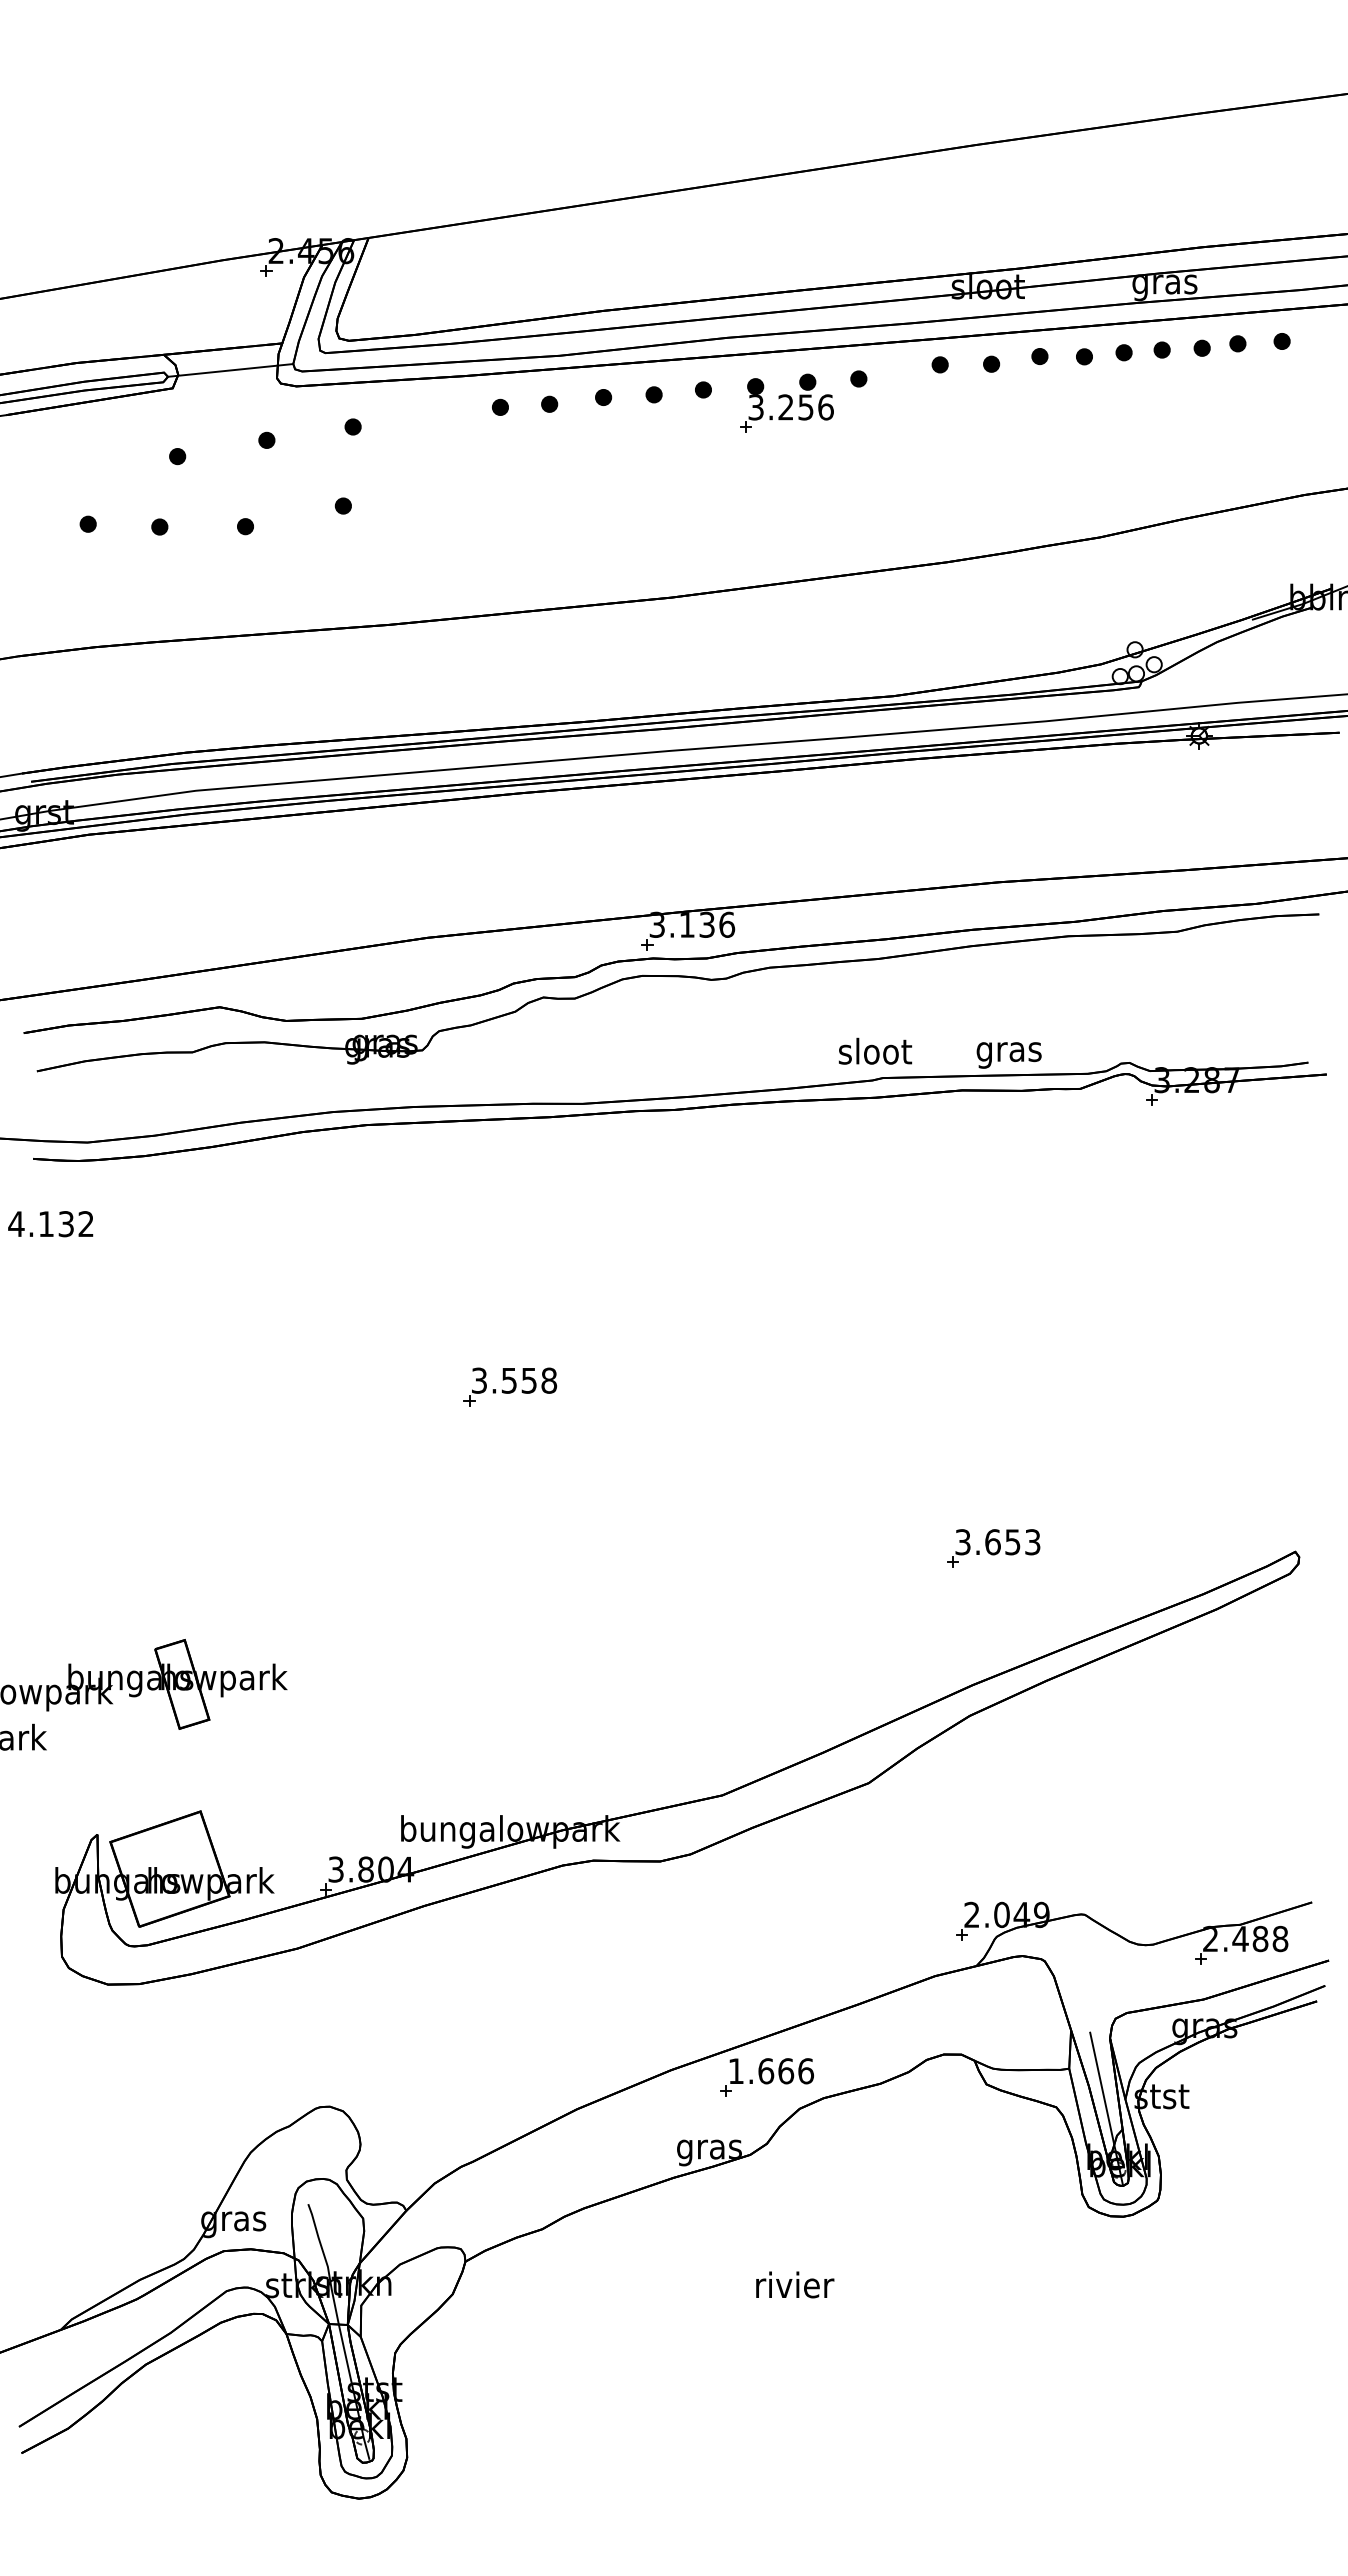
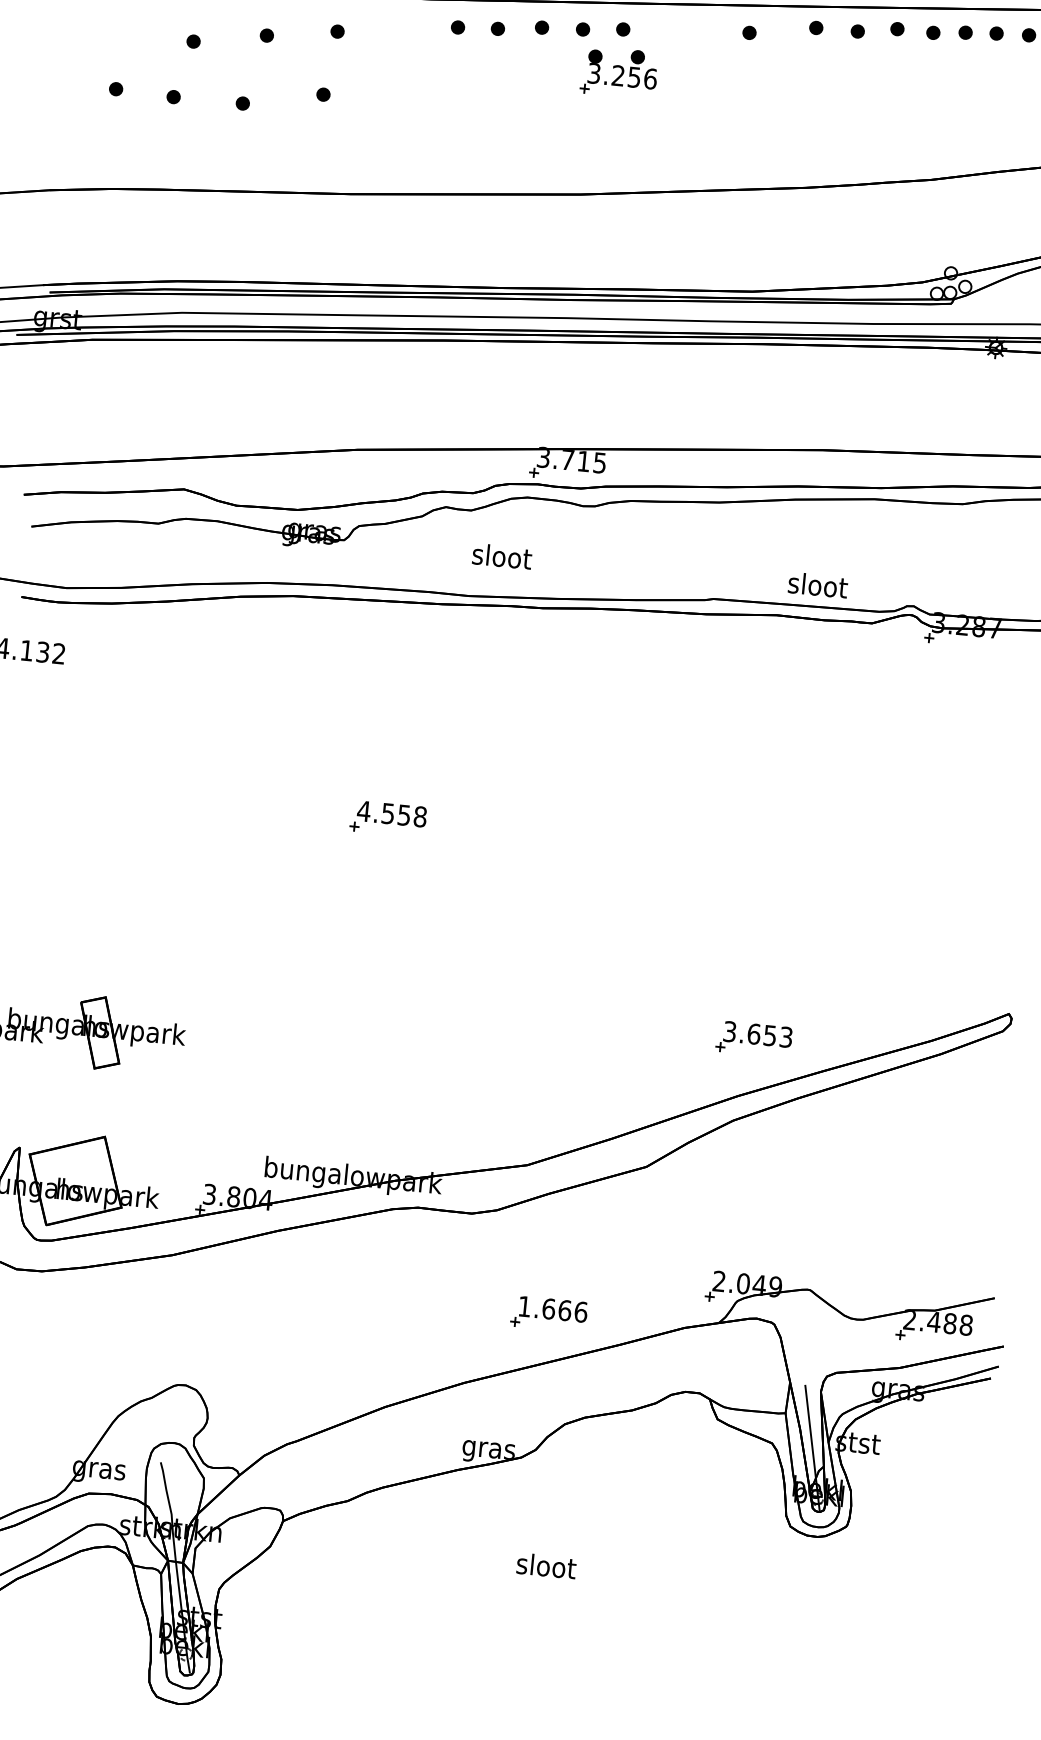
part: (786, 402) -> (619, 71), moved
text: (707, 924) -> (584, 461), 3.136 -> 3.715
text: (875, 1050) -> (502, 555), moved
text: (1009, 1051) -> (817, 587), gras -> sloot
text: (479, 1380) -> (364, 811), 3.558 -> 4.558
part: (993, 1548) -> (754, 1039), moved
part: (766, 2077) -> (548, 1314), moved
text: (795, 2284) -> (547, 1565), rivier -> sloot

